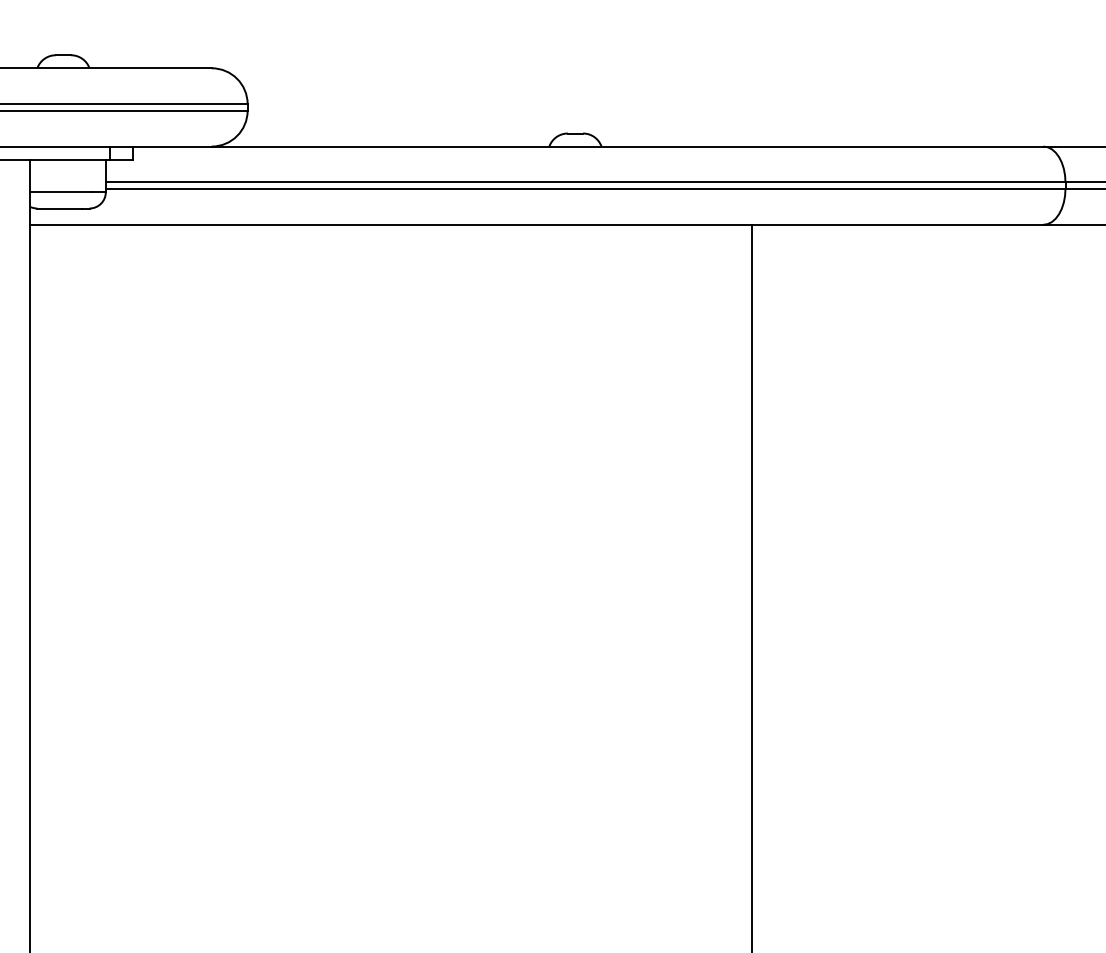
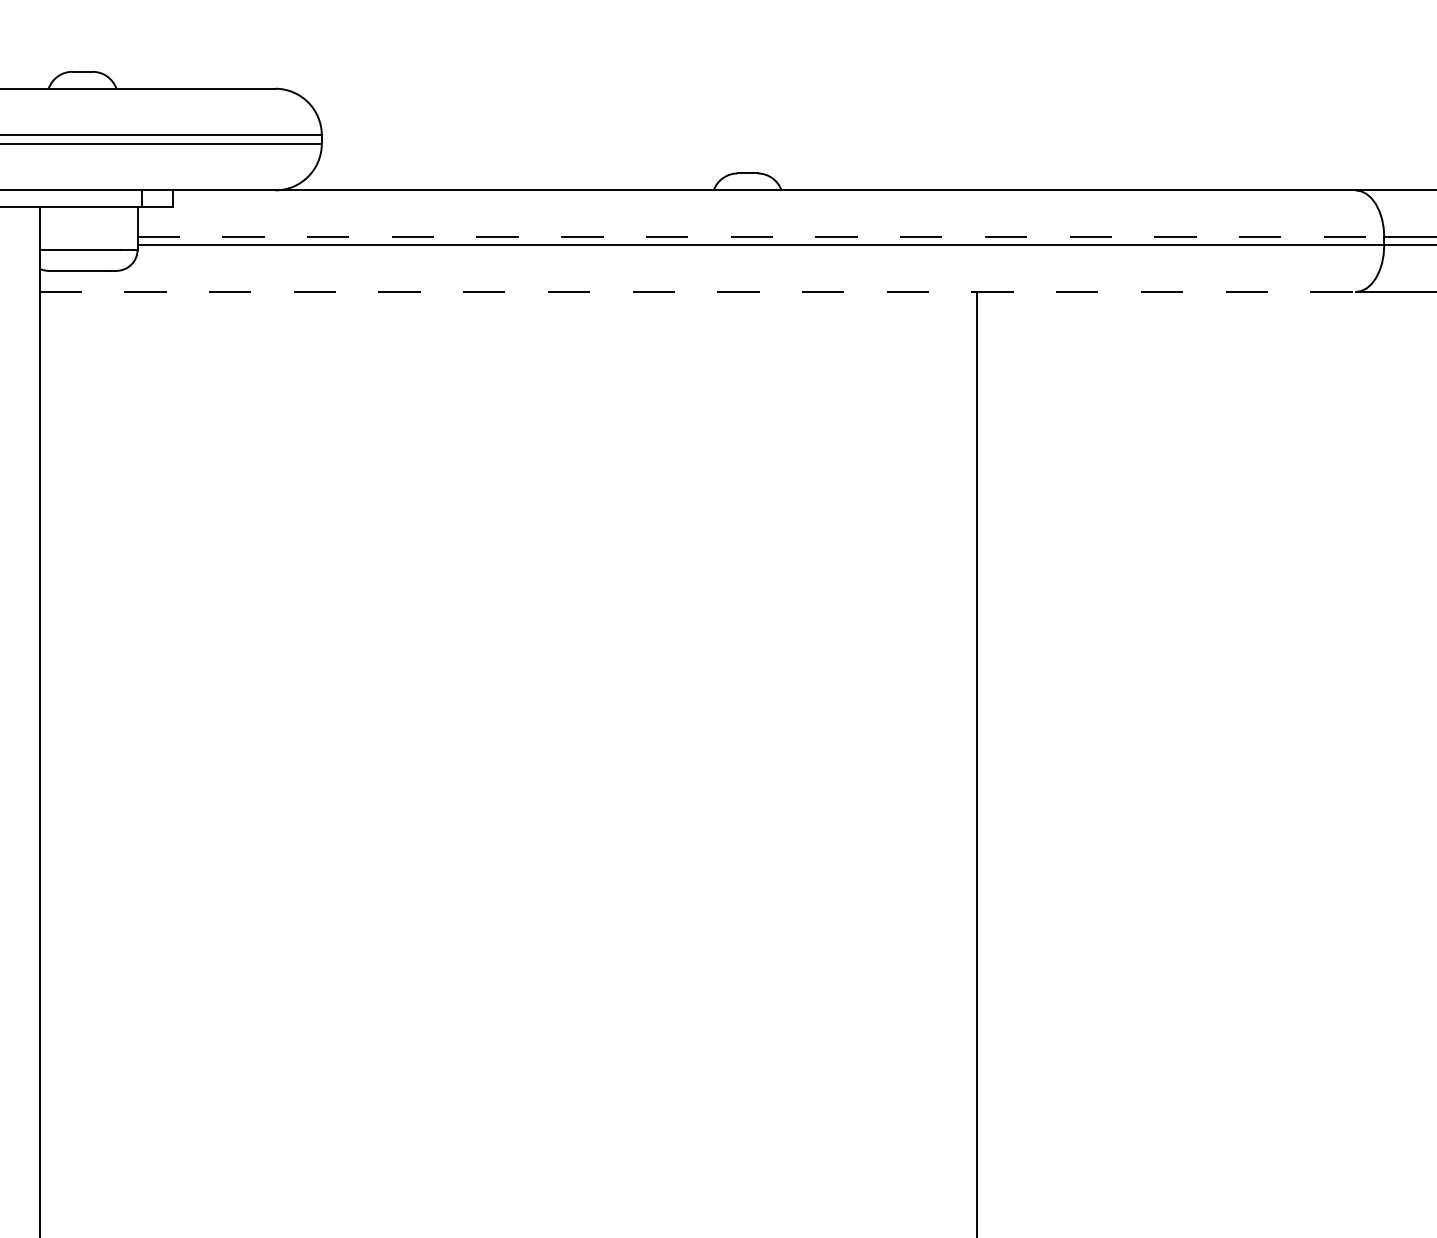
line: (586, 182) -> (761, 236), solid -> dashed
line: (537, 225) -> (698, 292), solid -> dashed

